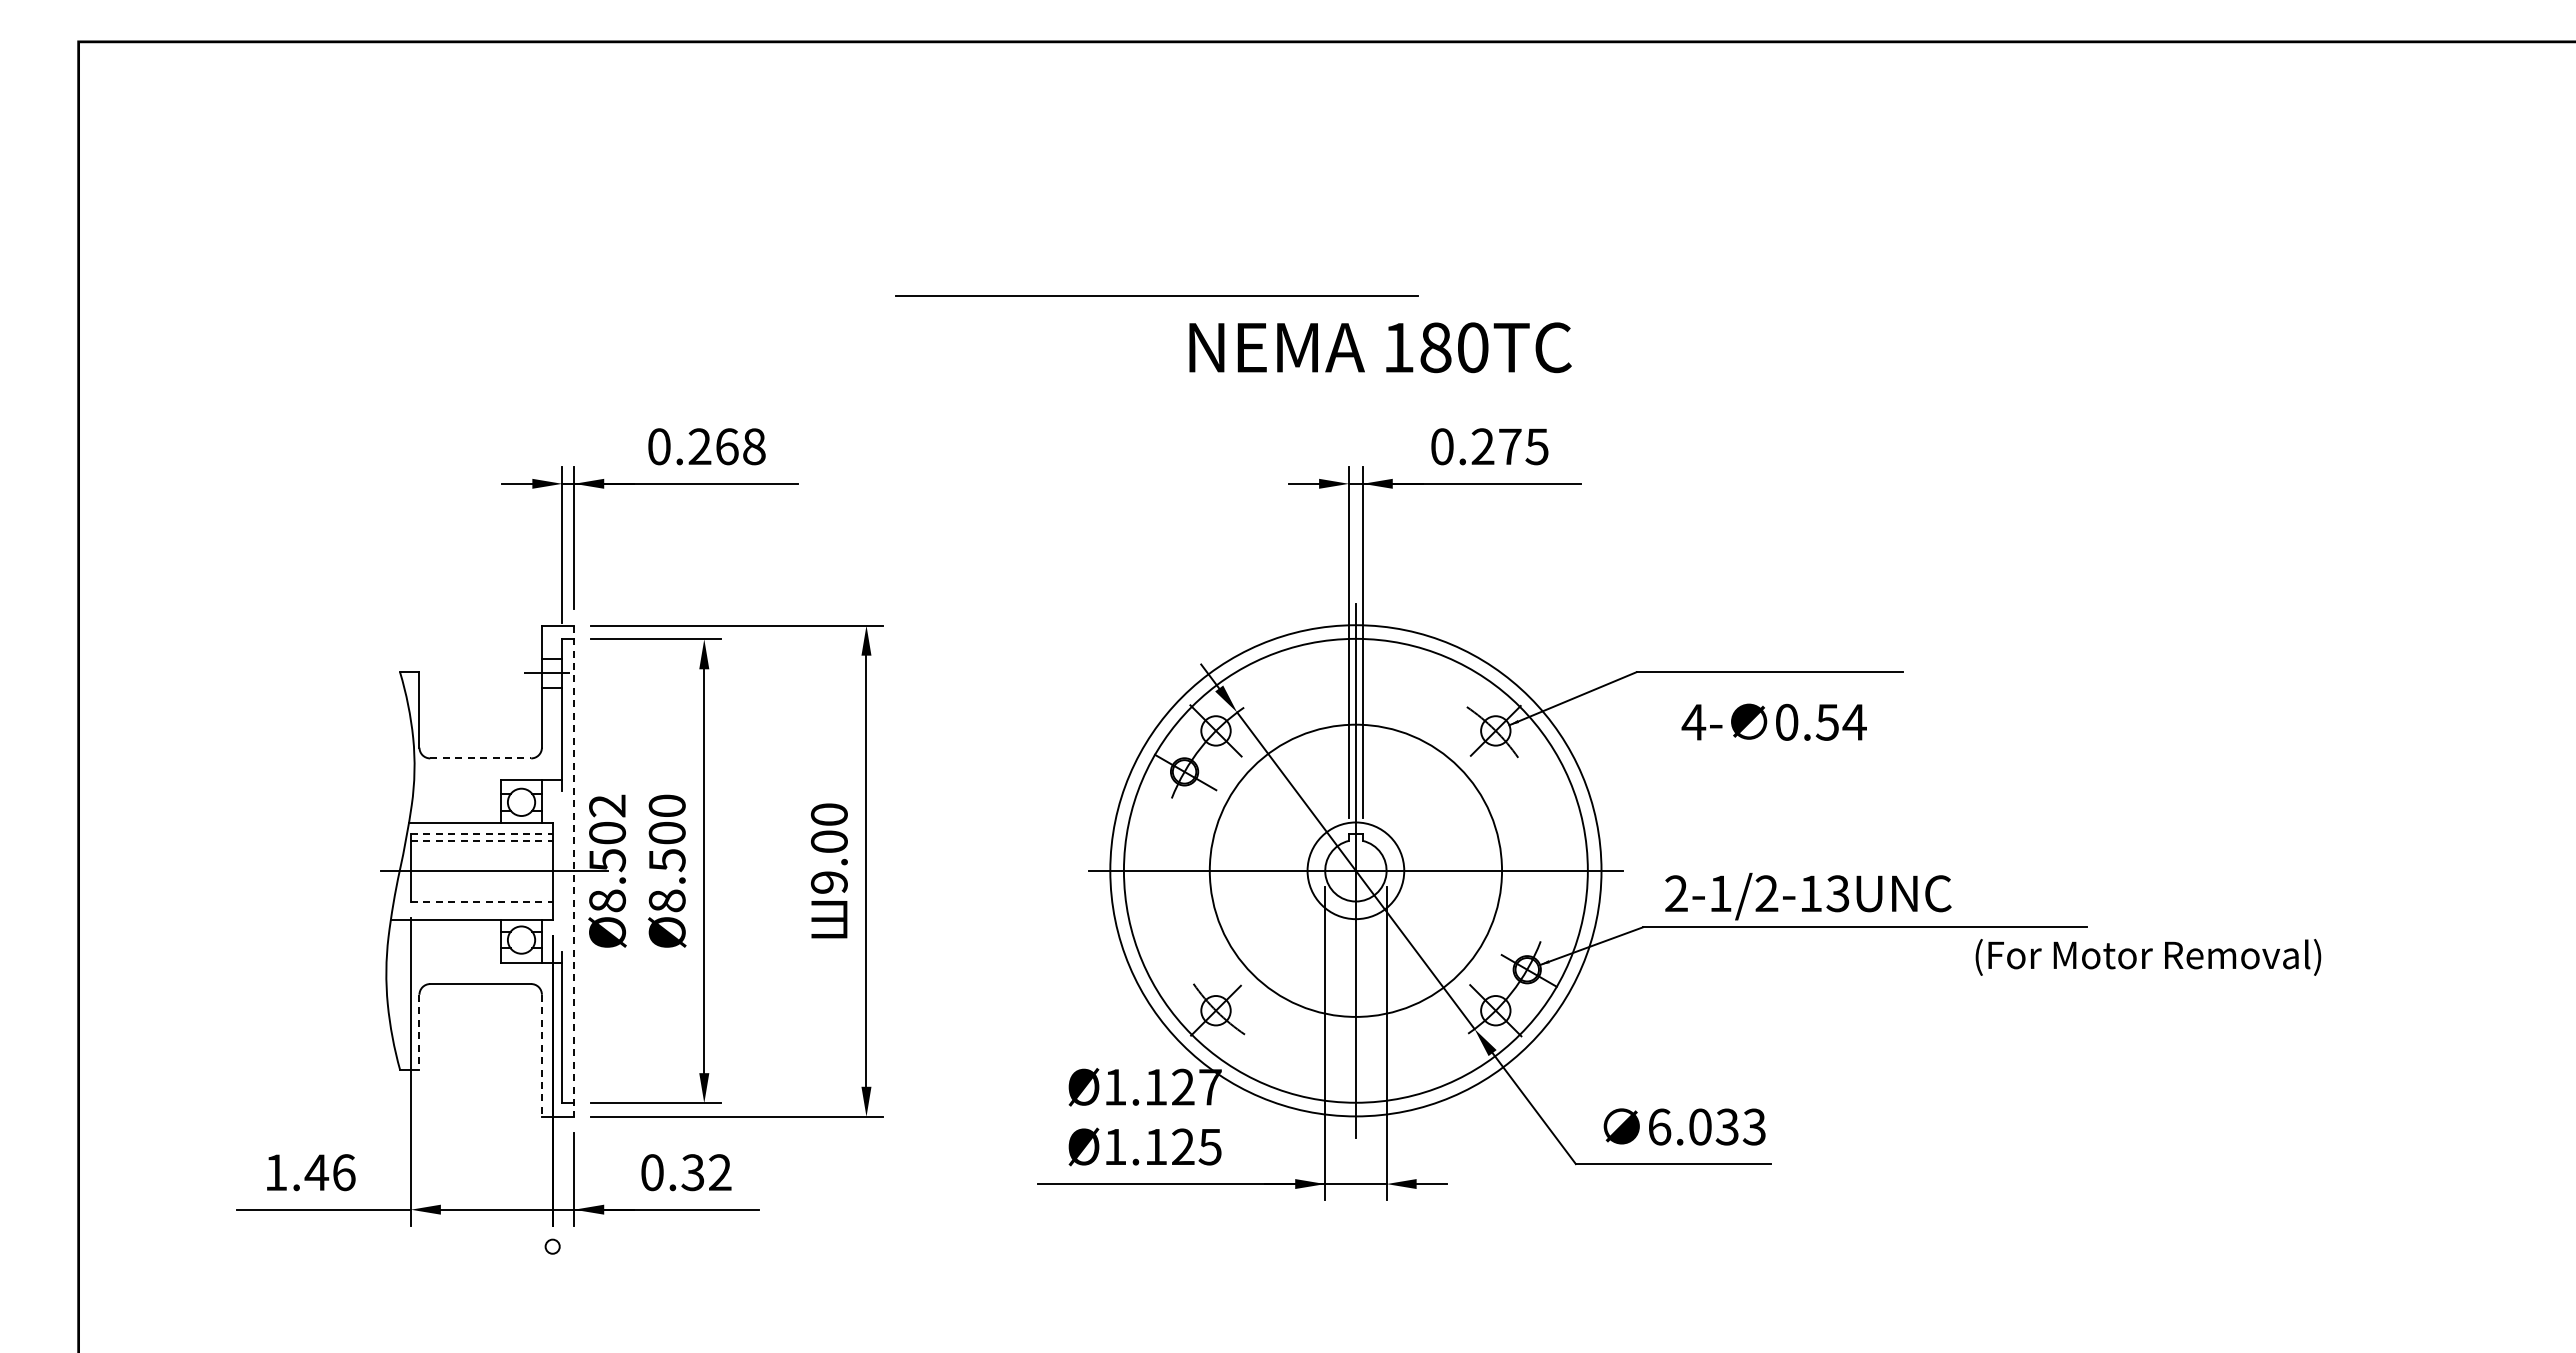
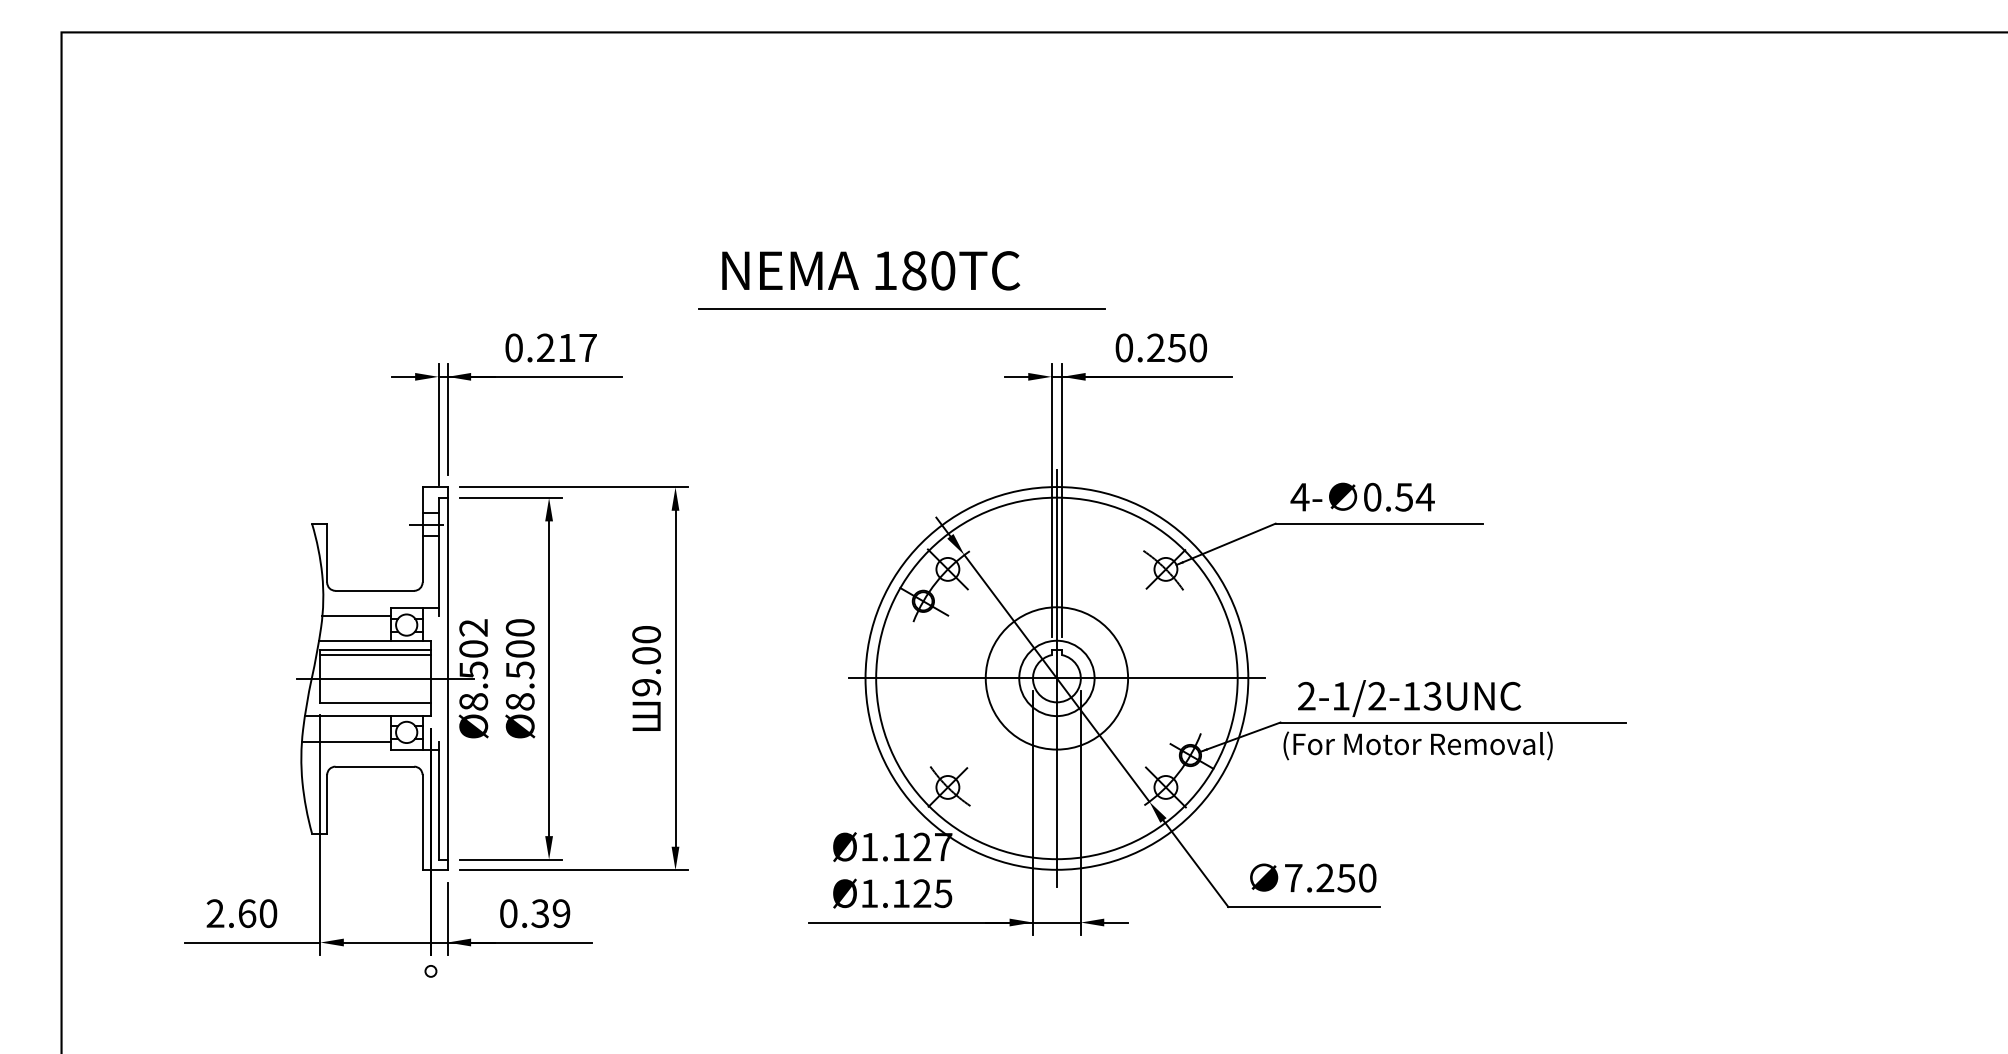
line: (1156, 295) -> (901, 308), moved
text: (1380, 347) -> (871, 270), moved
text: (740, 446) -> (577, 347), 0.268 -> 0.217
text: (1523, 446) -> (1187, 347), 0.275 -> 0.250
text: (1773, 721) -> (1362, 496), moved
line: (481, 758) -> (375, 590), dashed -> solid
line: (457, 790) -> (356, 615), added
line: (481, 834) -> (375, 650), dashed -> solid
line: (481, 840) -> (375, 654), dashed -> solid
circle: (1355, 870) -> (1056, 678), size x0.62
line: (574, 871) -> (447, 678), dashed -> solid
line: (481, 901) -> (375, 702), dashed -> solid
line: (444, 951) -> (346, 741), added
text: (2148, 957) -> (1418, 745), moved
line: (419, 1032) -> (327, 804), dashed -> solid
line: (541, 1056) -> (422, 823), dashed -> solid
text: (1706, 1126) -> (1330, 877), 6.033 -> 7.250
text: (310, 1172) -> (242, 913), 1.46 -> 2.60
text: (720, 1172) -> (561, 913), 0.32 -> 0.39

